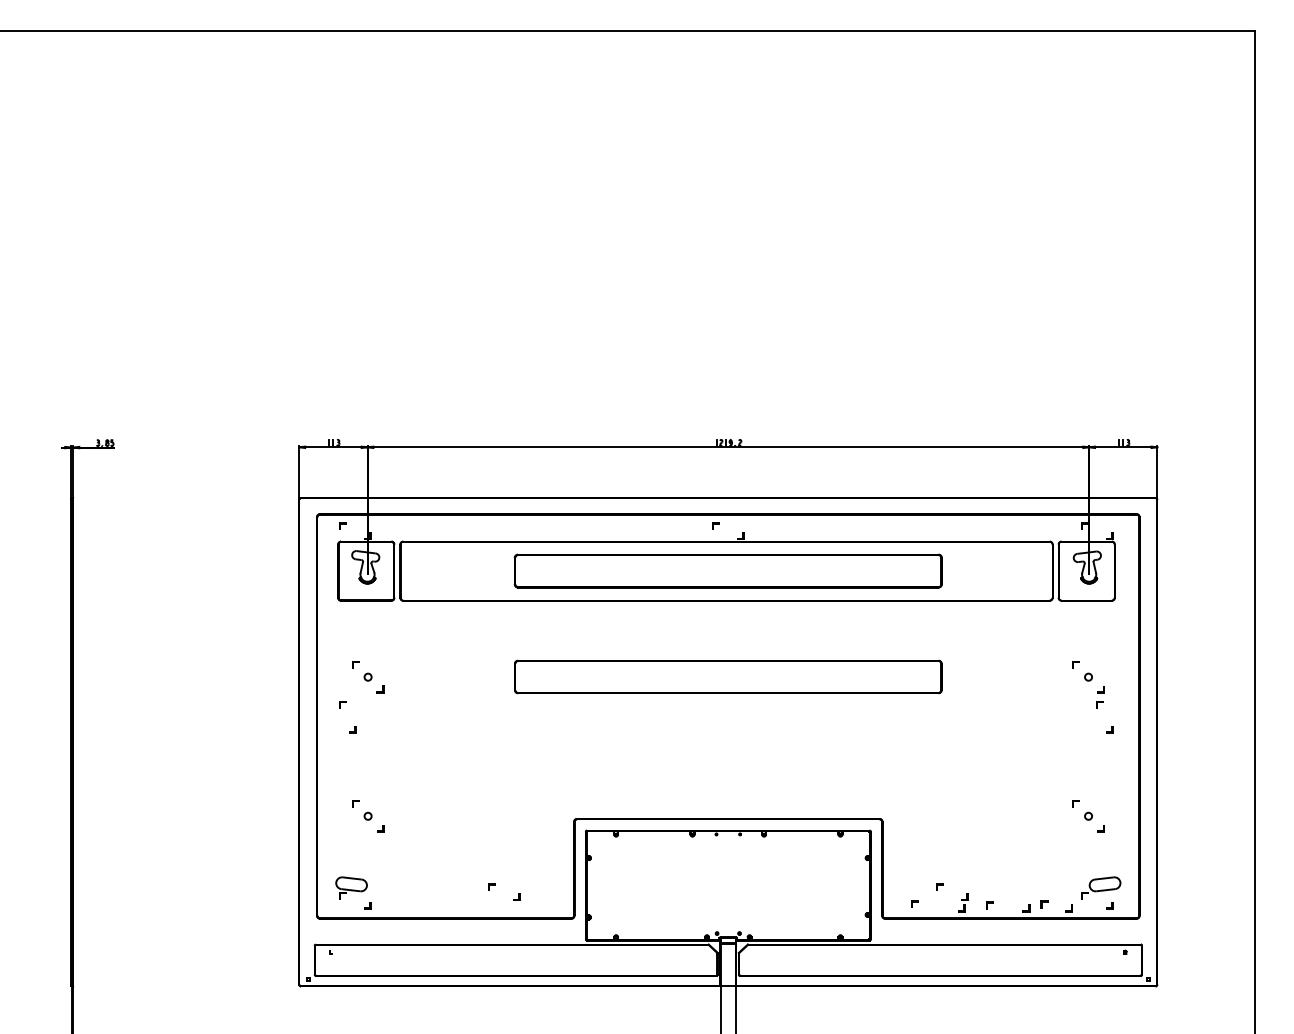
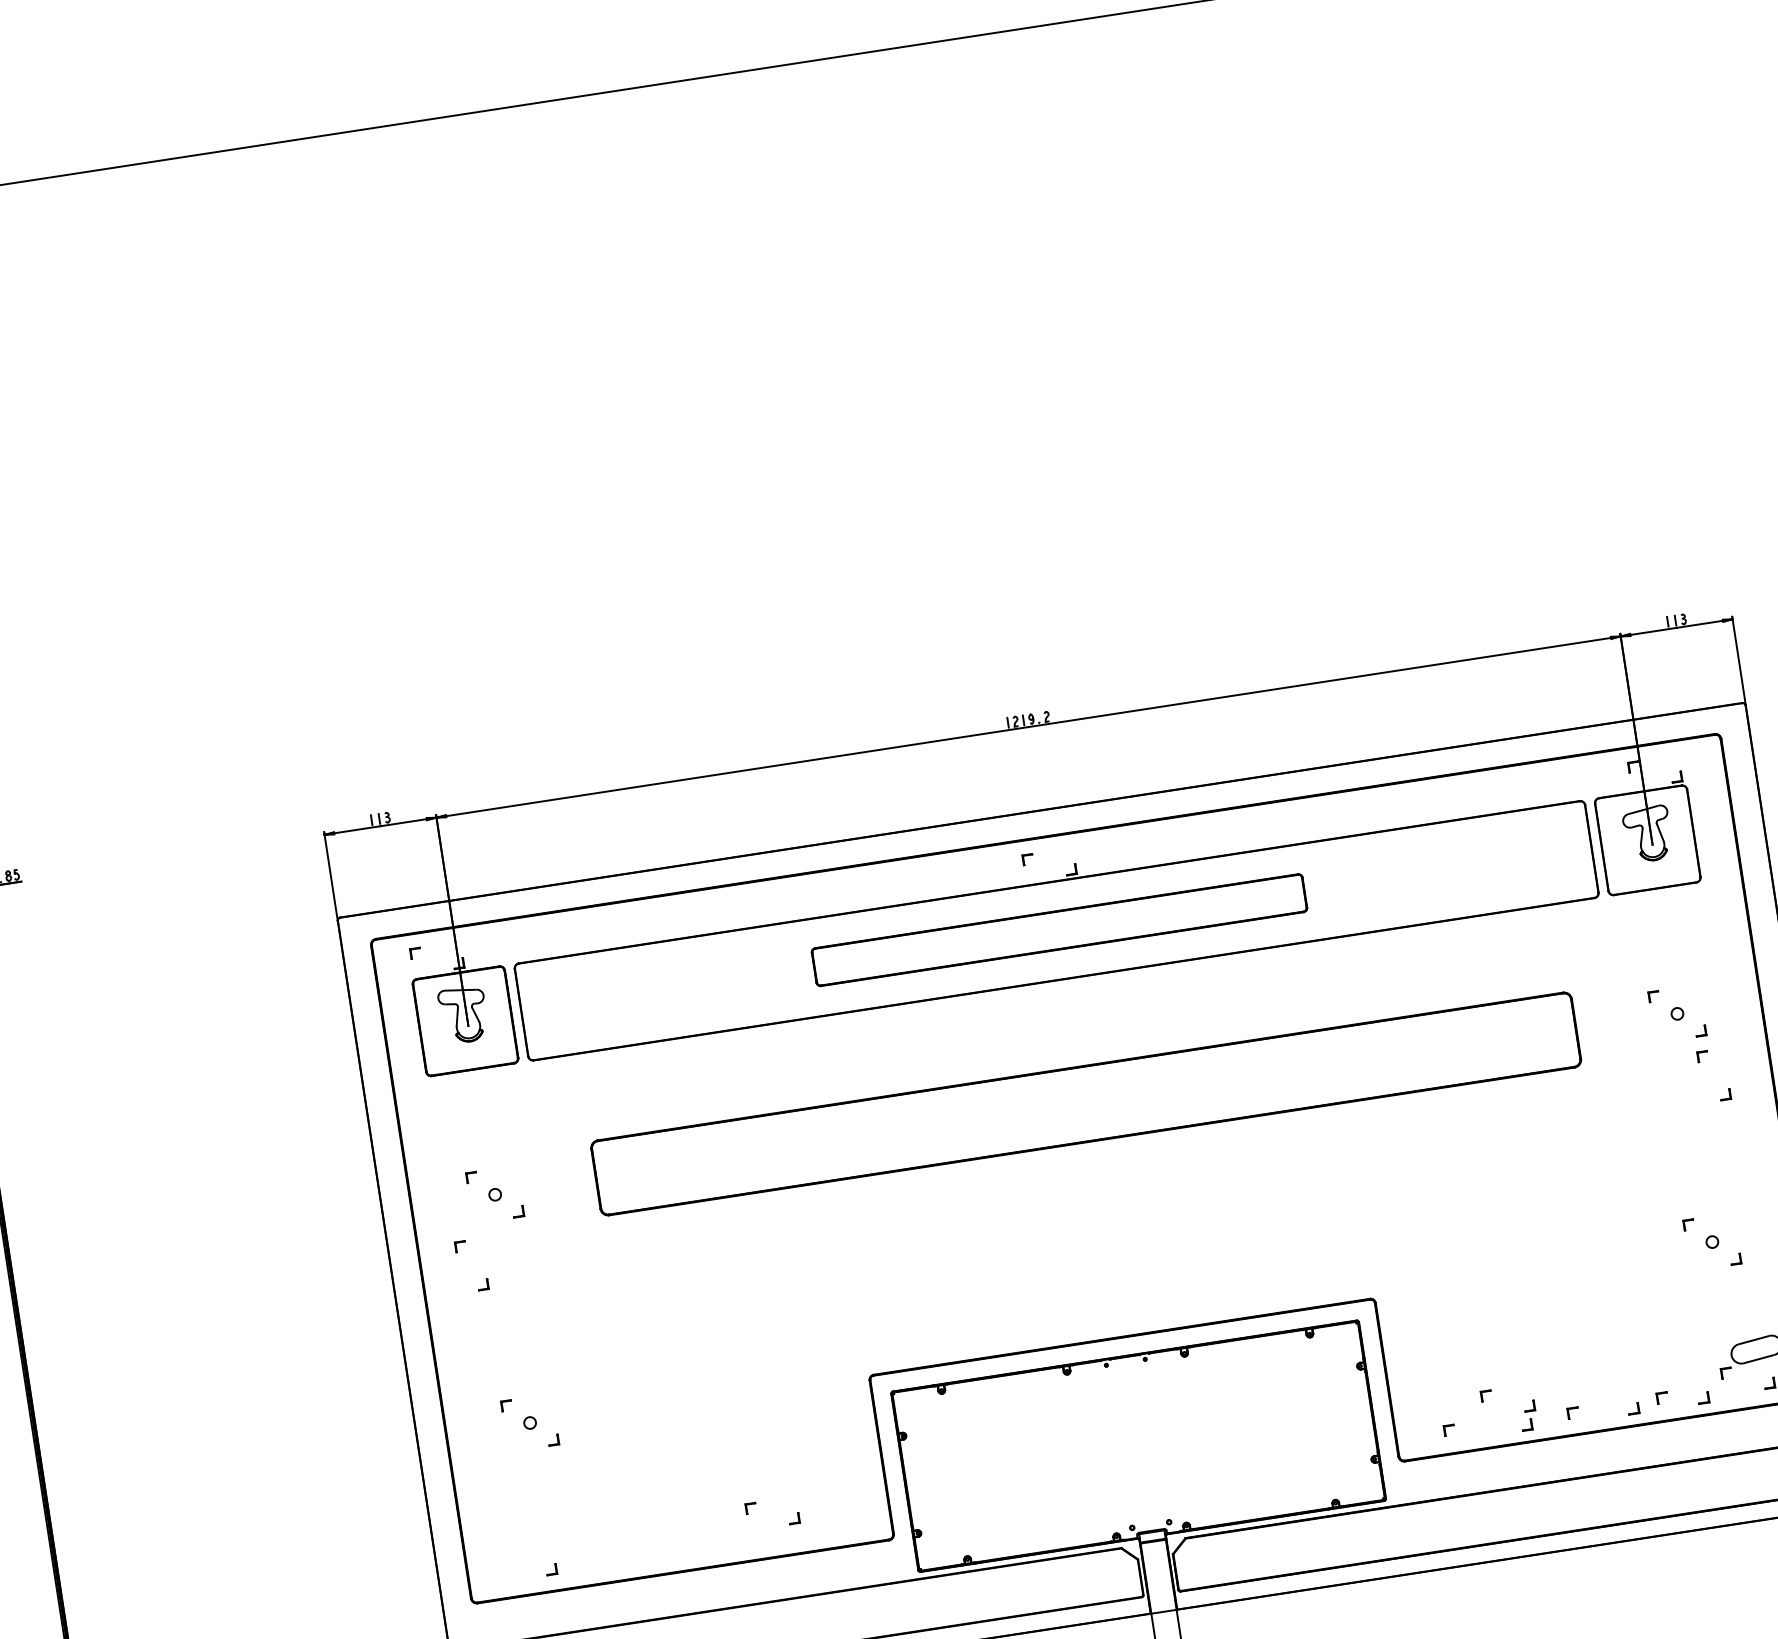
part: (727, 570) -> (1058, 929), size x0.7
part: (728, 676) -> (1086, 1103), size x1.4
part: (351, 887) -> (520, 1544), removed

